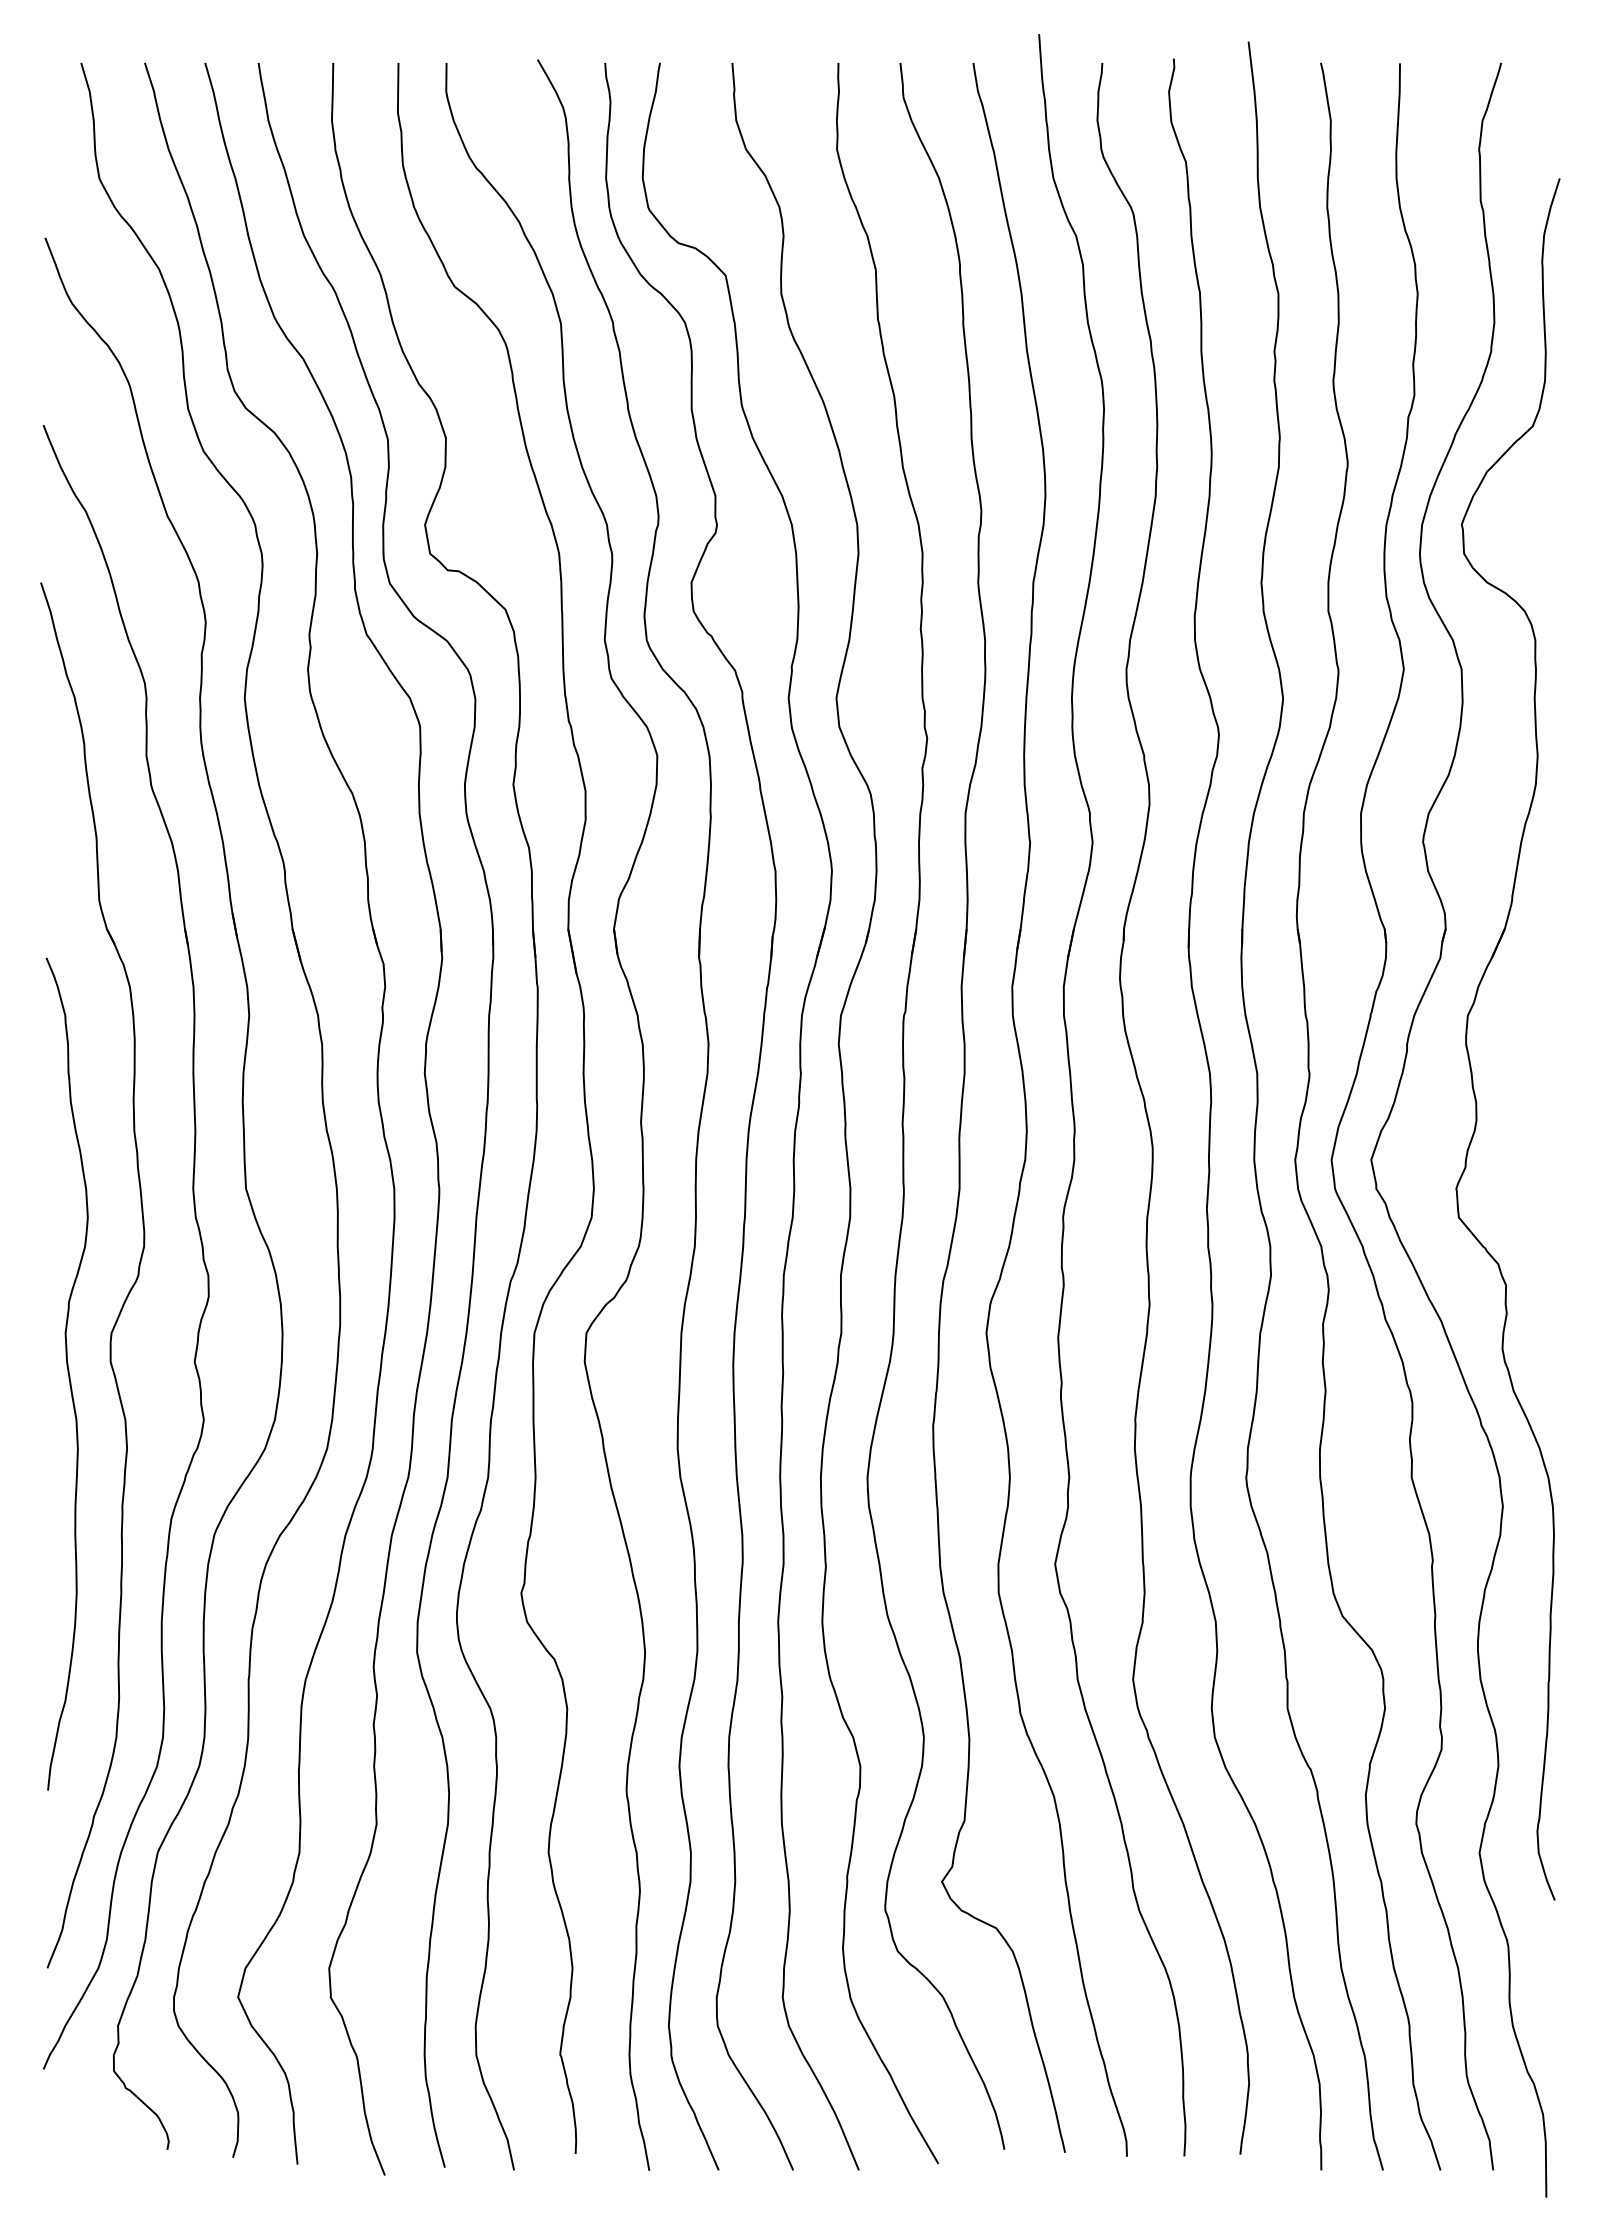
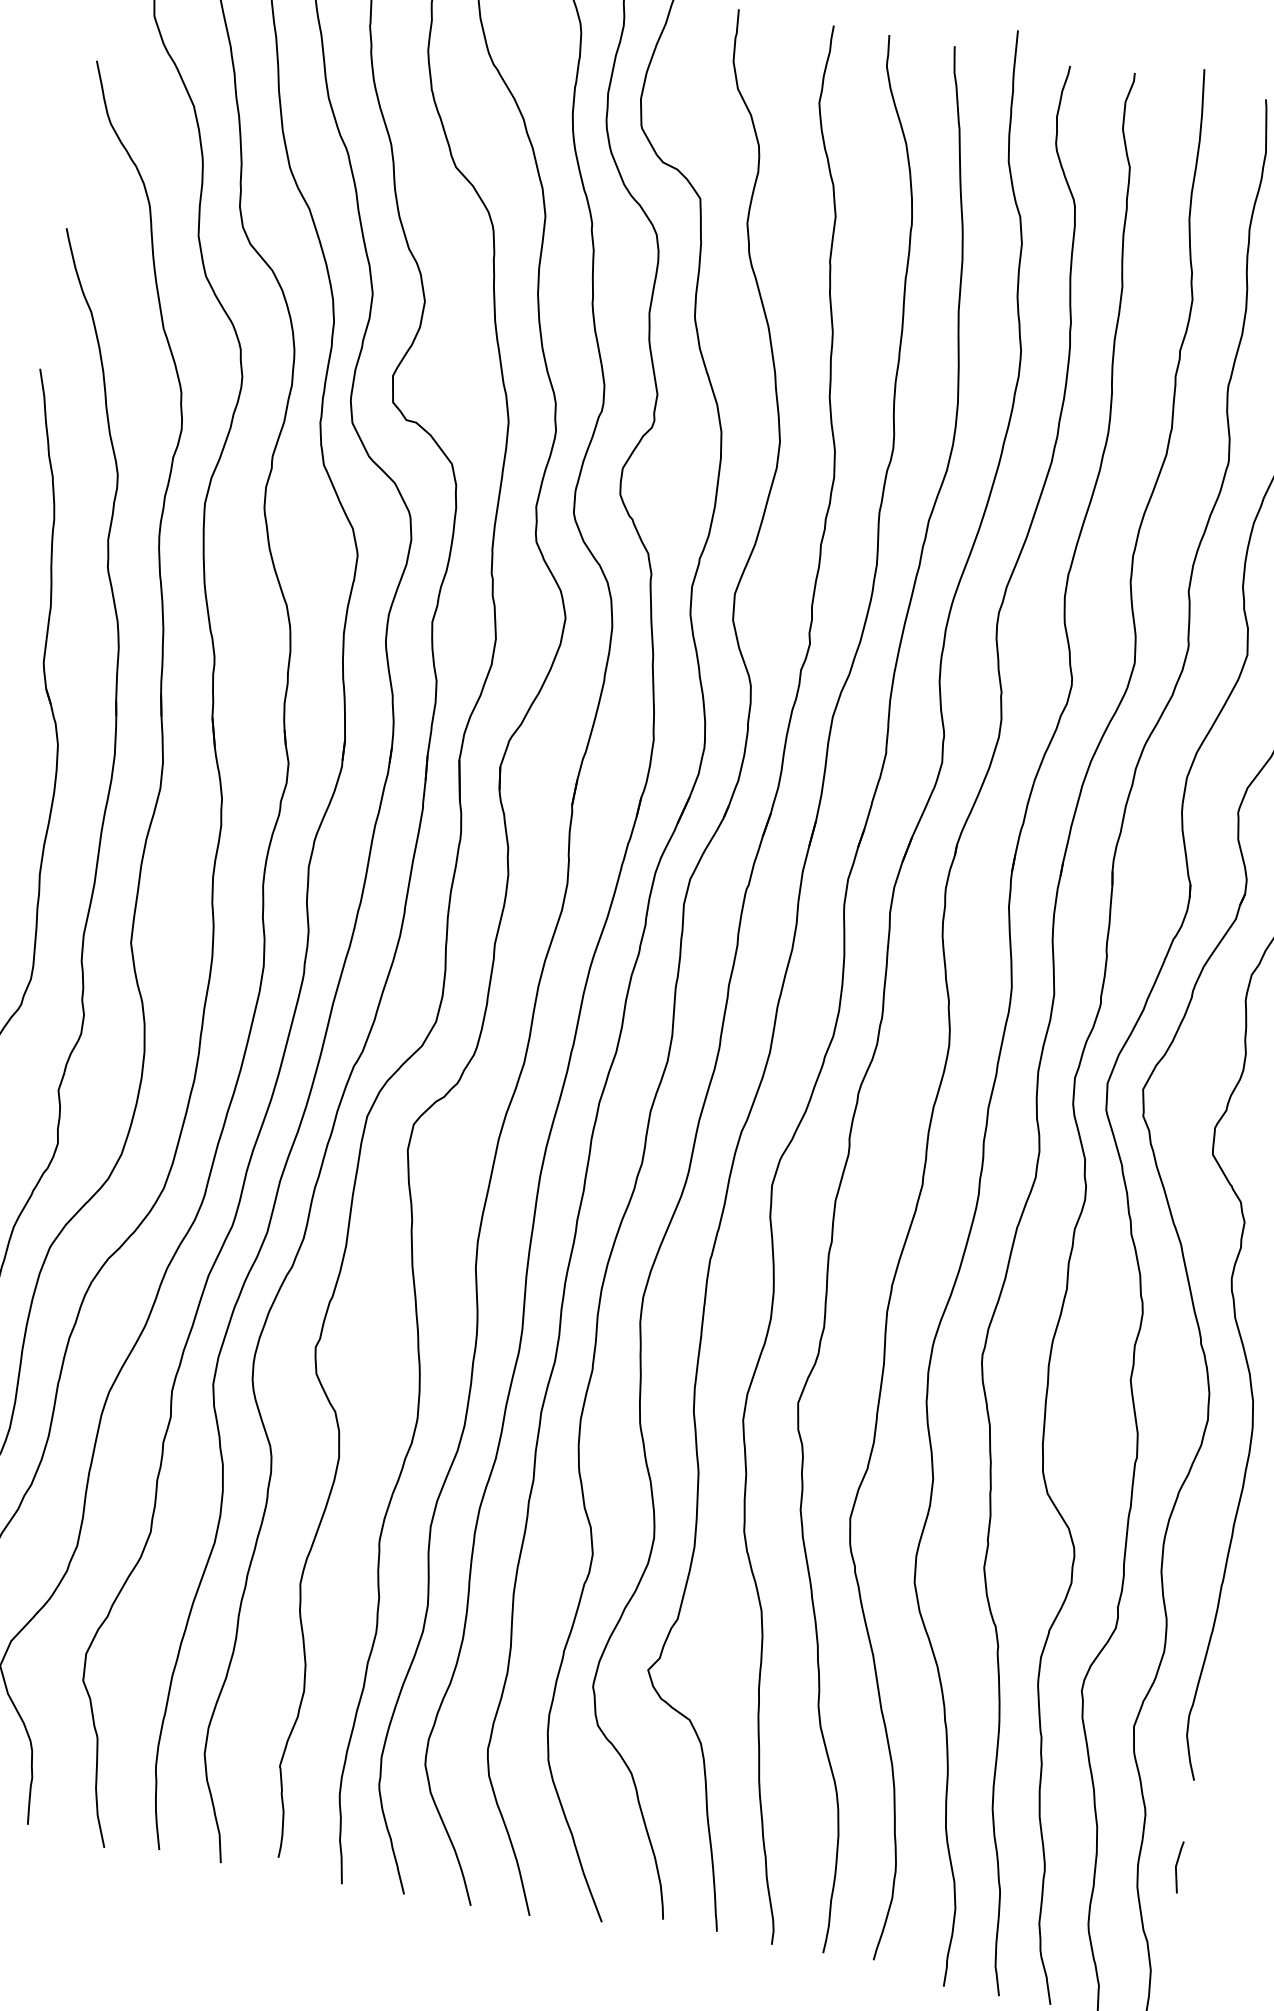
line: (1552, 1998) -> (1177, 1868), added

